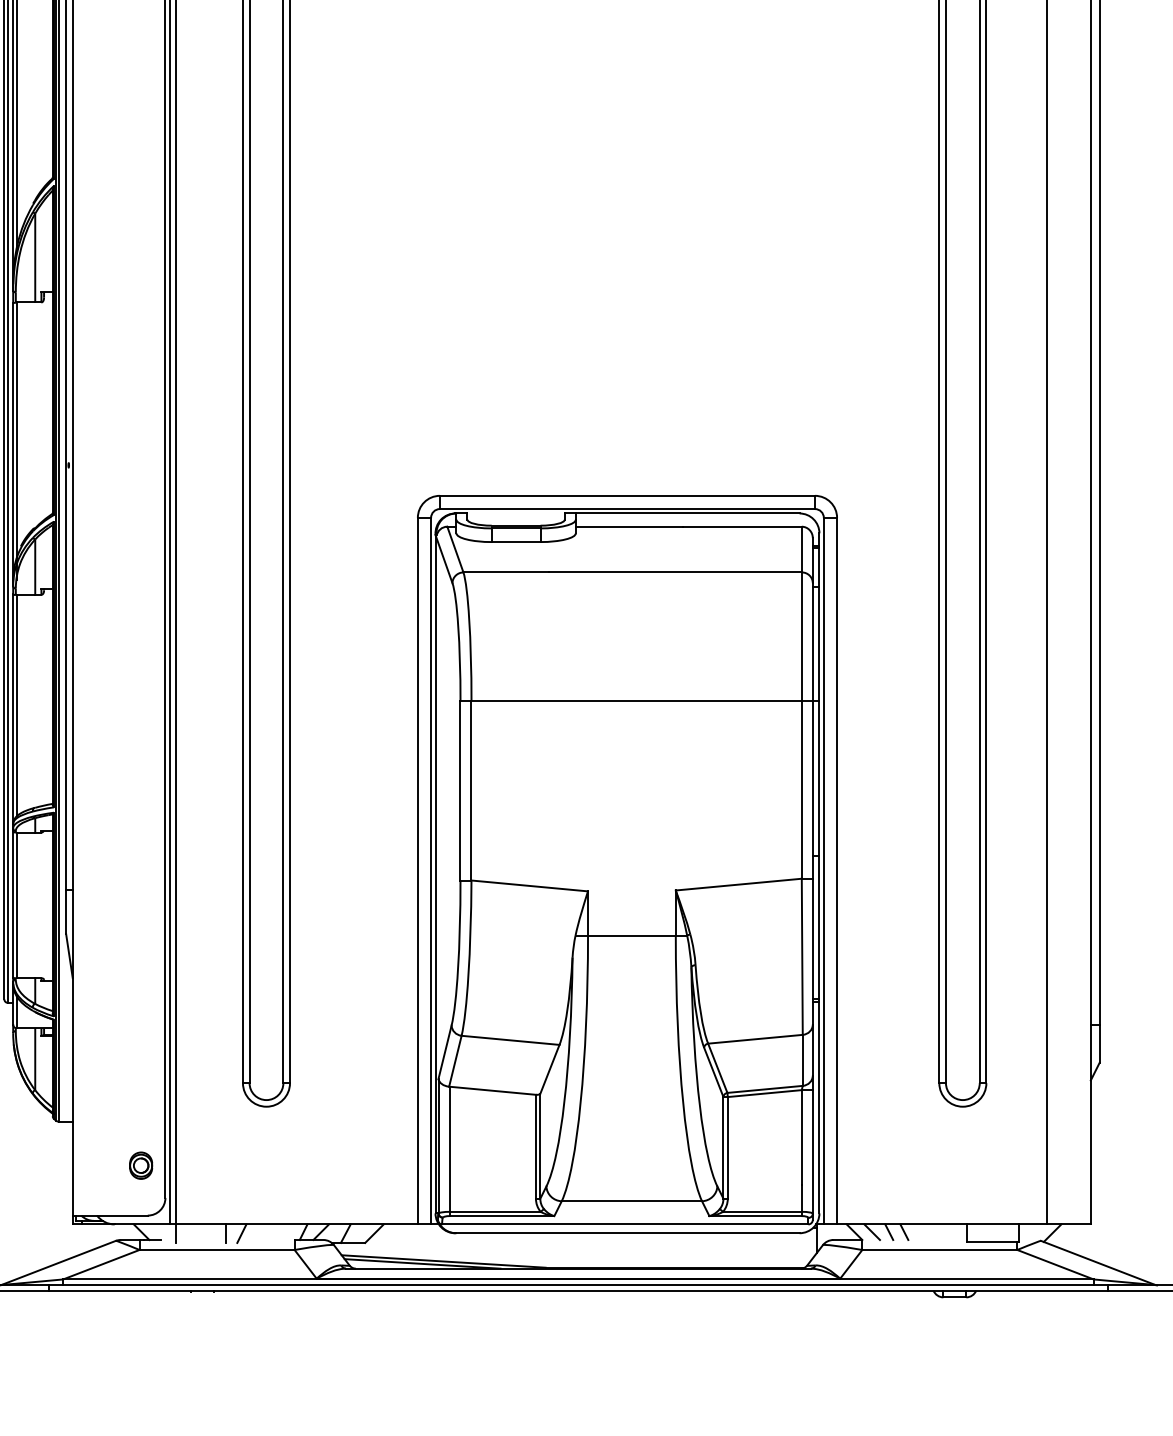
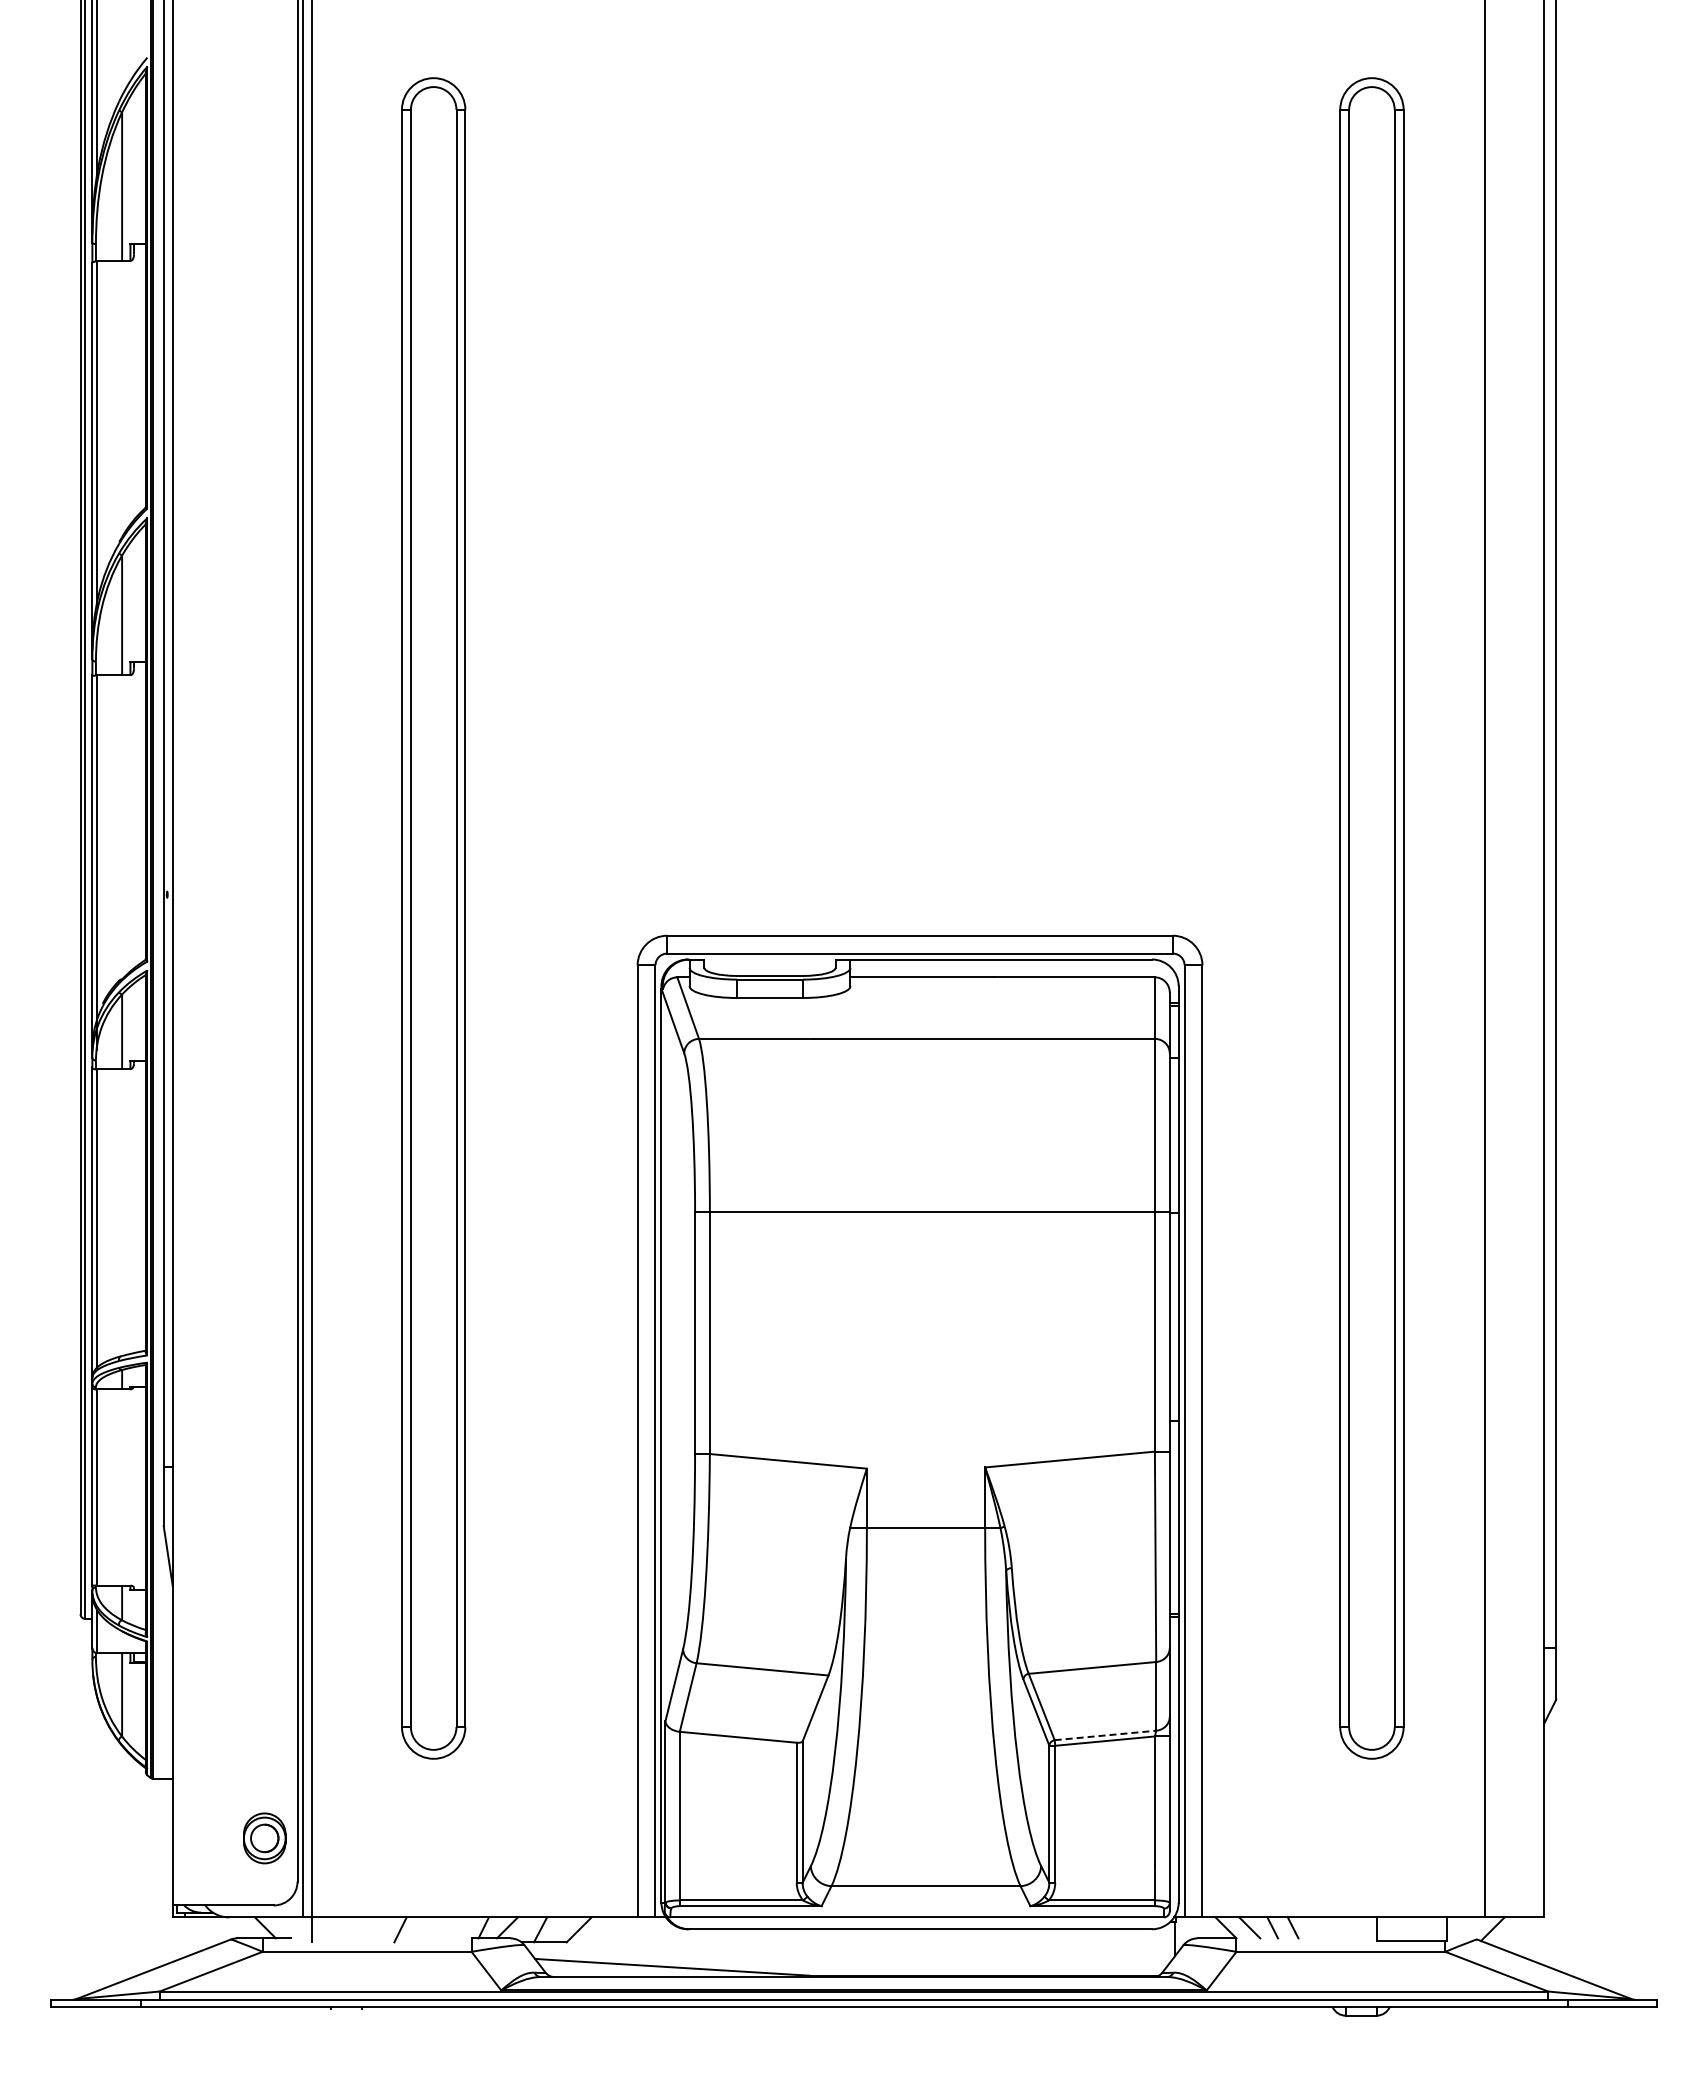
line: (765, 1089) -> (1105, 1735), solid -> dashed
part: (140, 1165) -> (264, 1837), size x1.4
line: (225, 1233) -> (378, 1929), removed
line: (422, 1263) -> (644, 1970), removed

